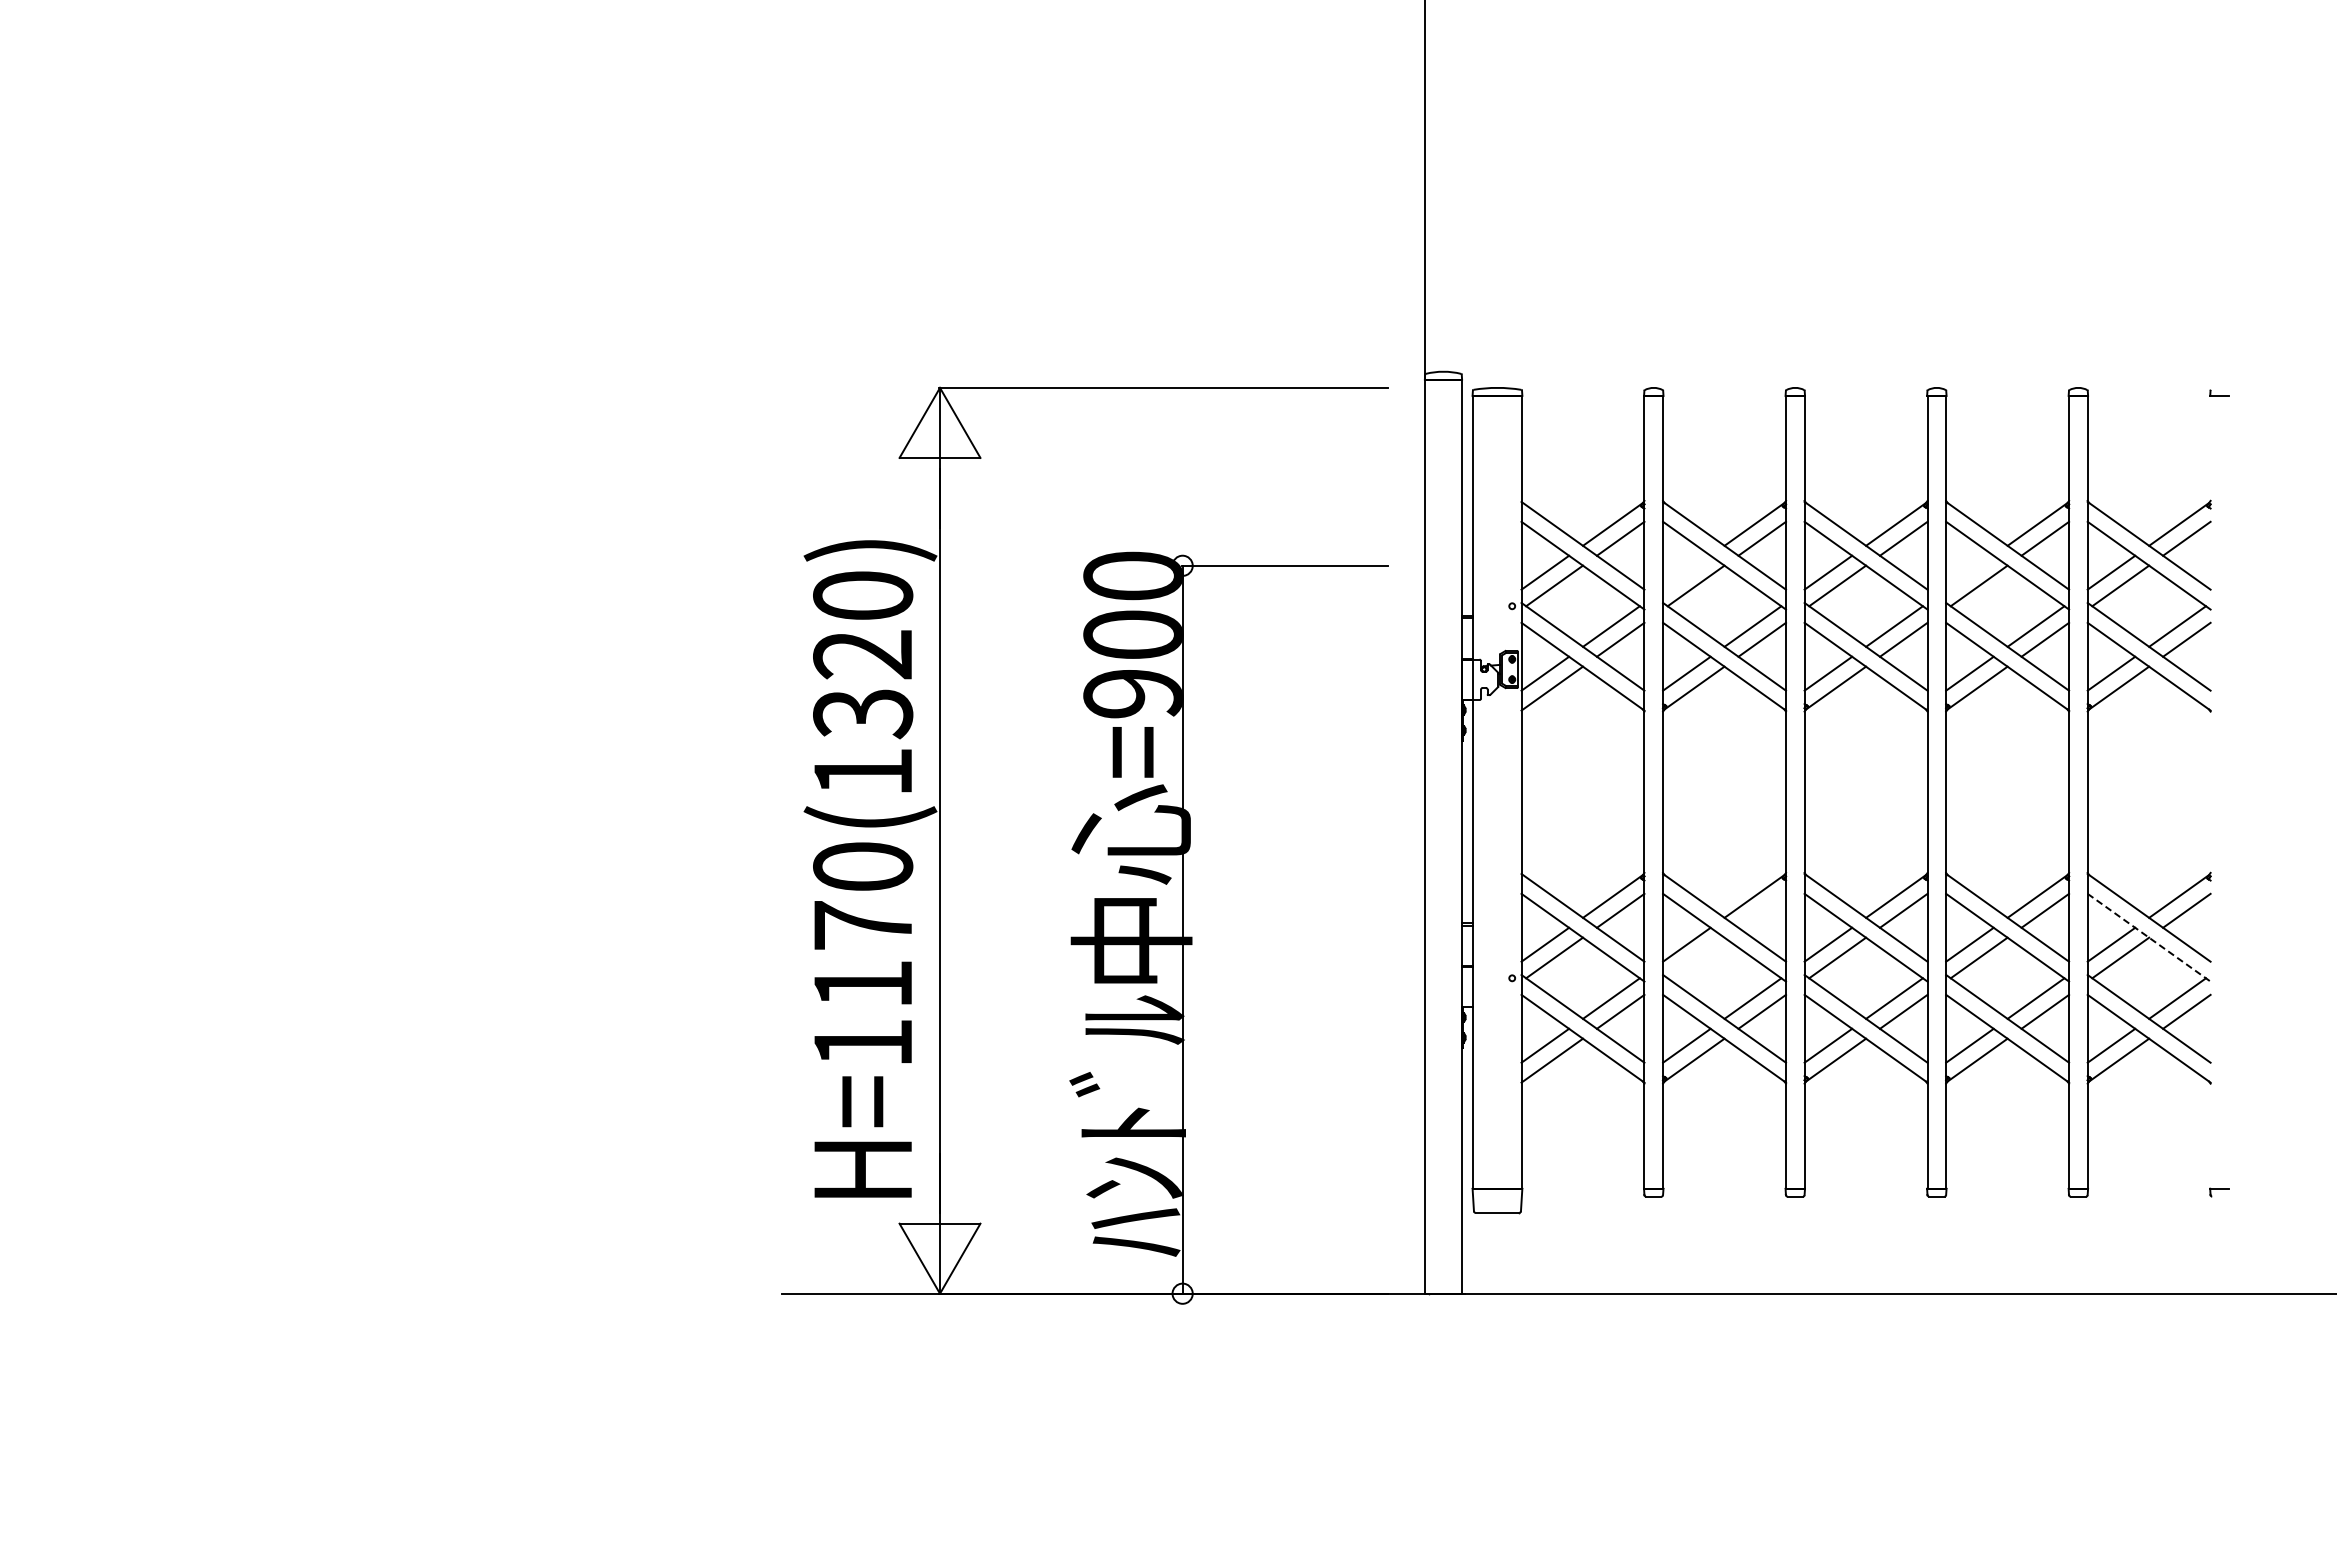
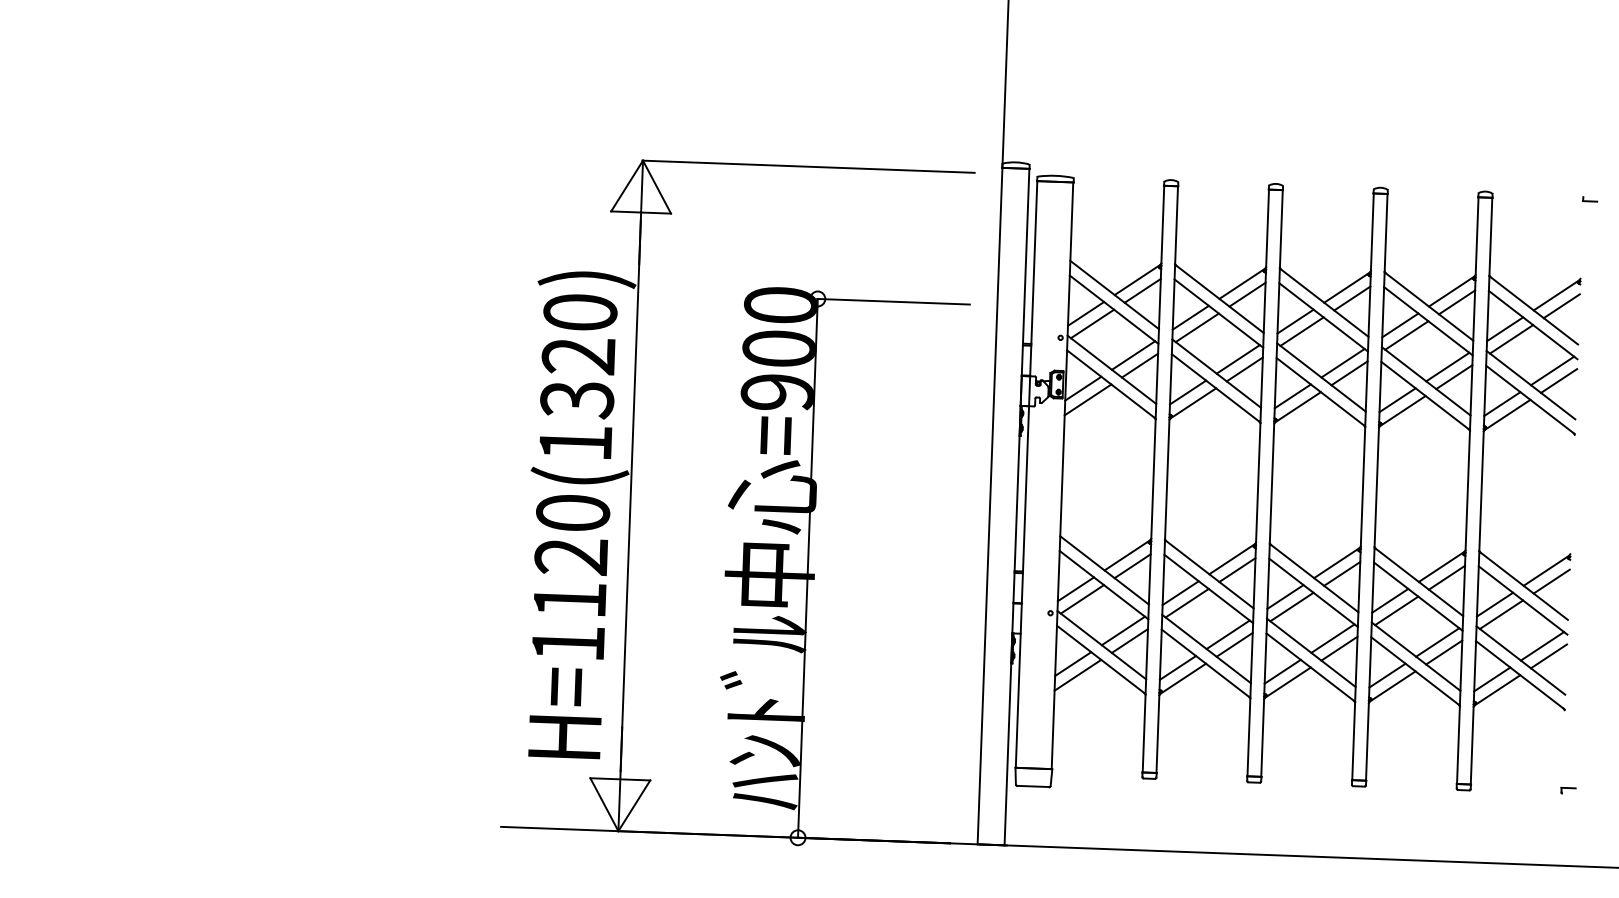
line: (1686, 572) -> (1190, 317), added
line: (1969, 572) -> (1400, 325), added
line: (1762, 910) -> (1237, 569), added
text: (862, 925) -> (571, 556), H=1170(1320) -> H=1120(1320)
line: (2149, 937) -> (1523, 600), dashed -> solid
line: (1695, 957) -> (1186, 602), added

